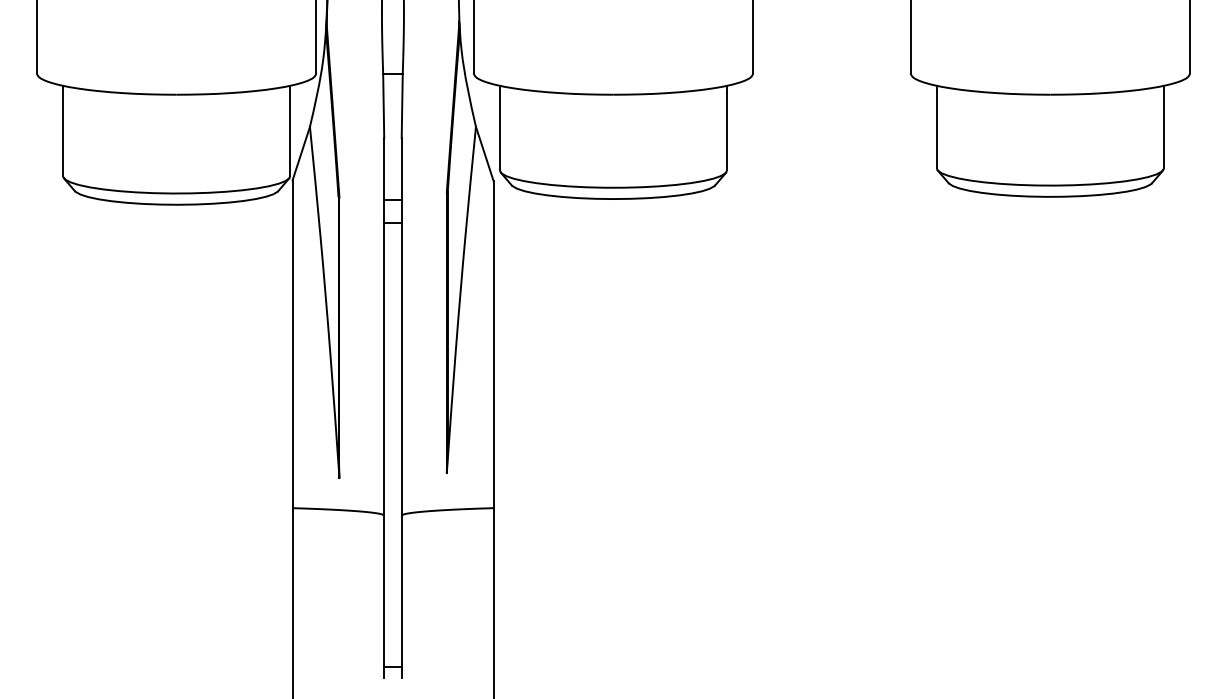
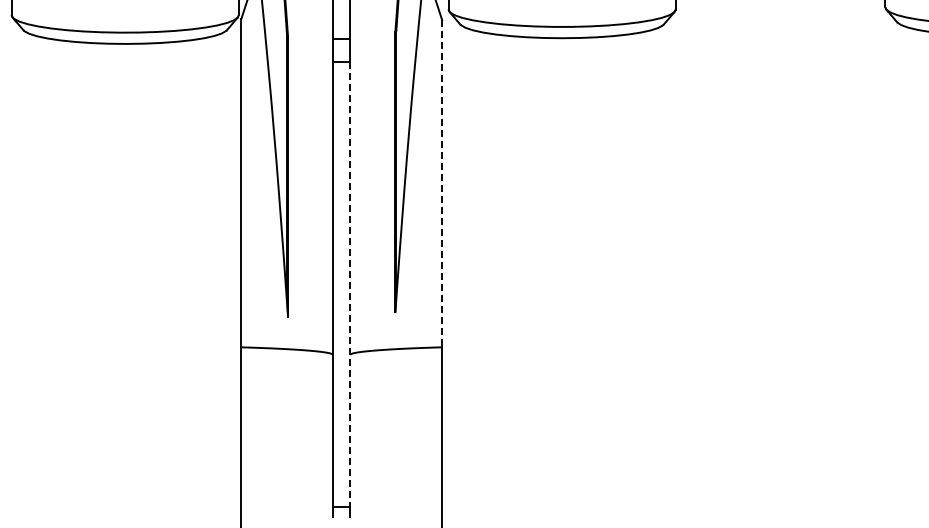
line: (493, 344) -> (442, 183), solid -> dashed
line: (401, 445) -> (350, 284), solid -> dashed

